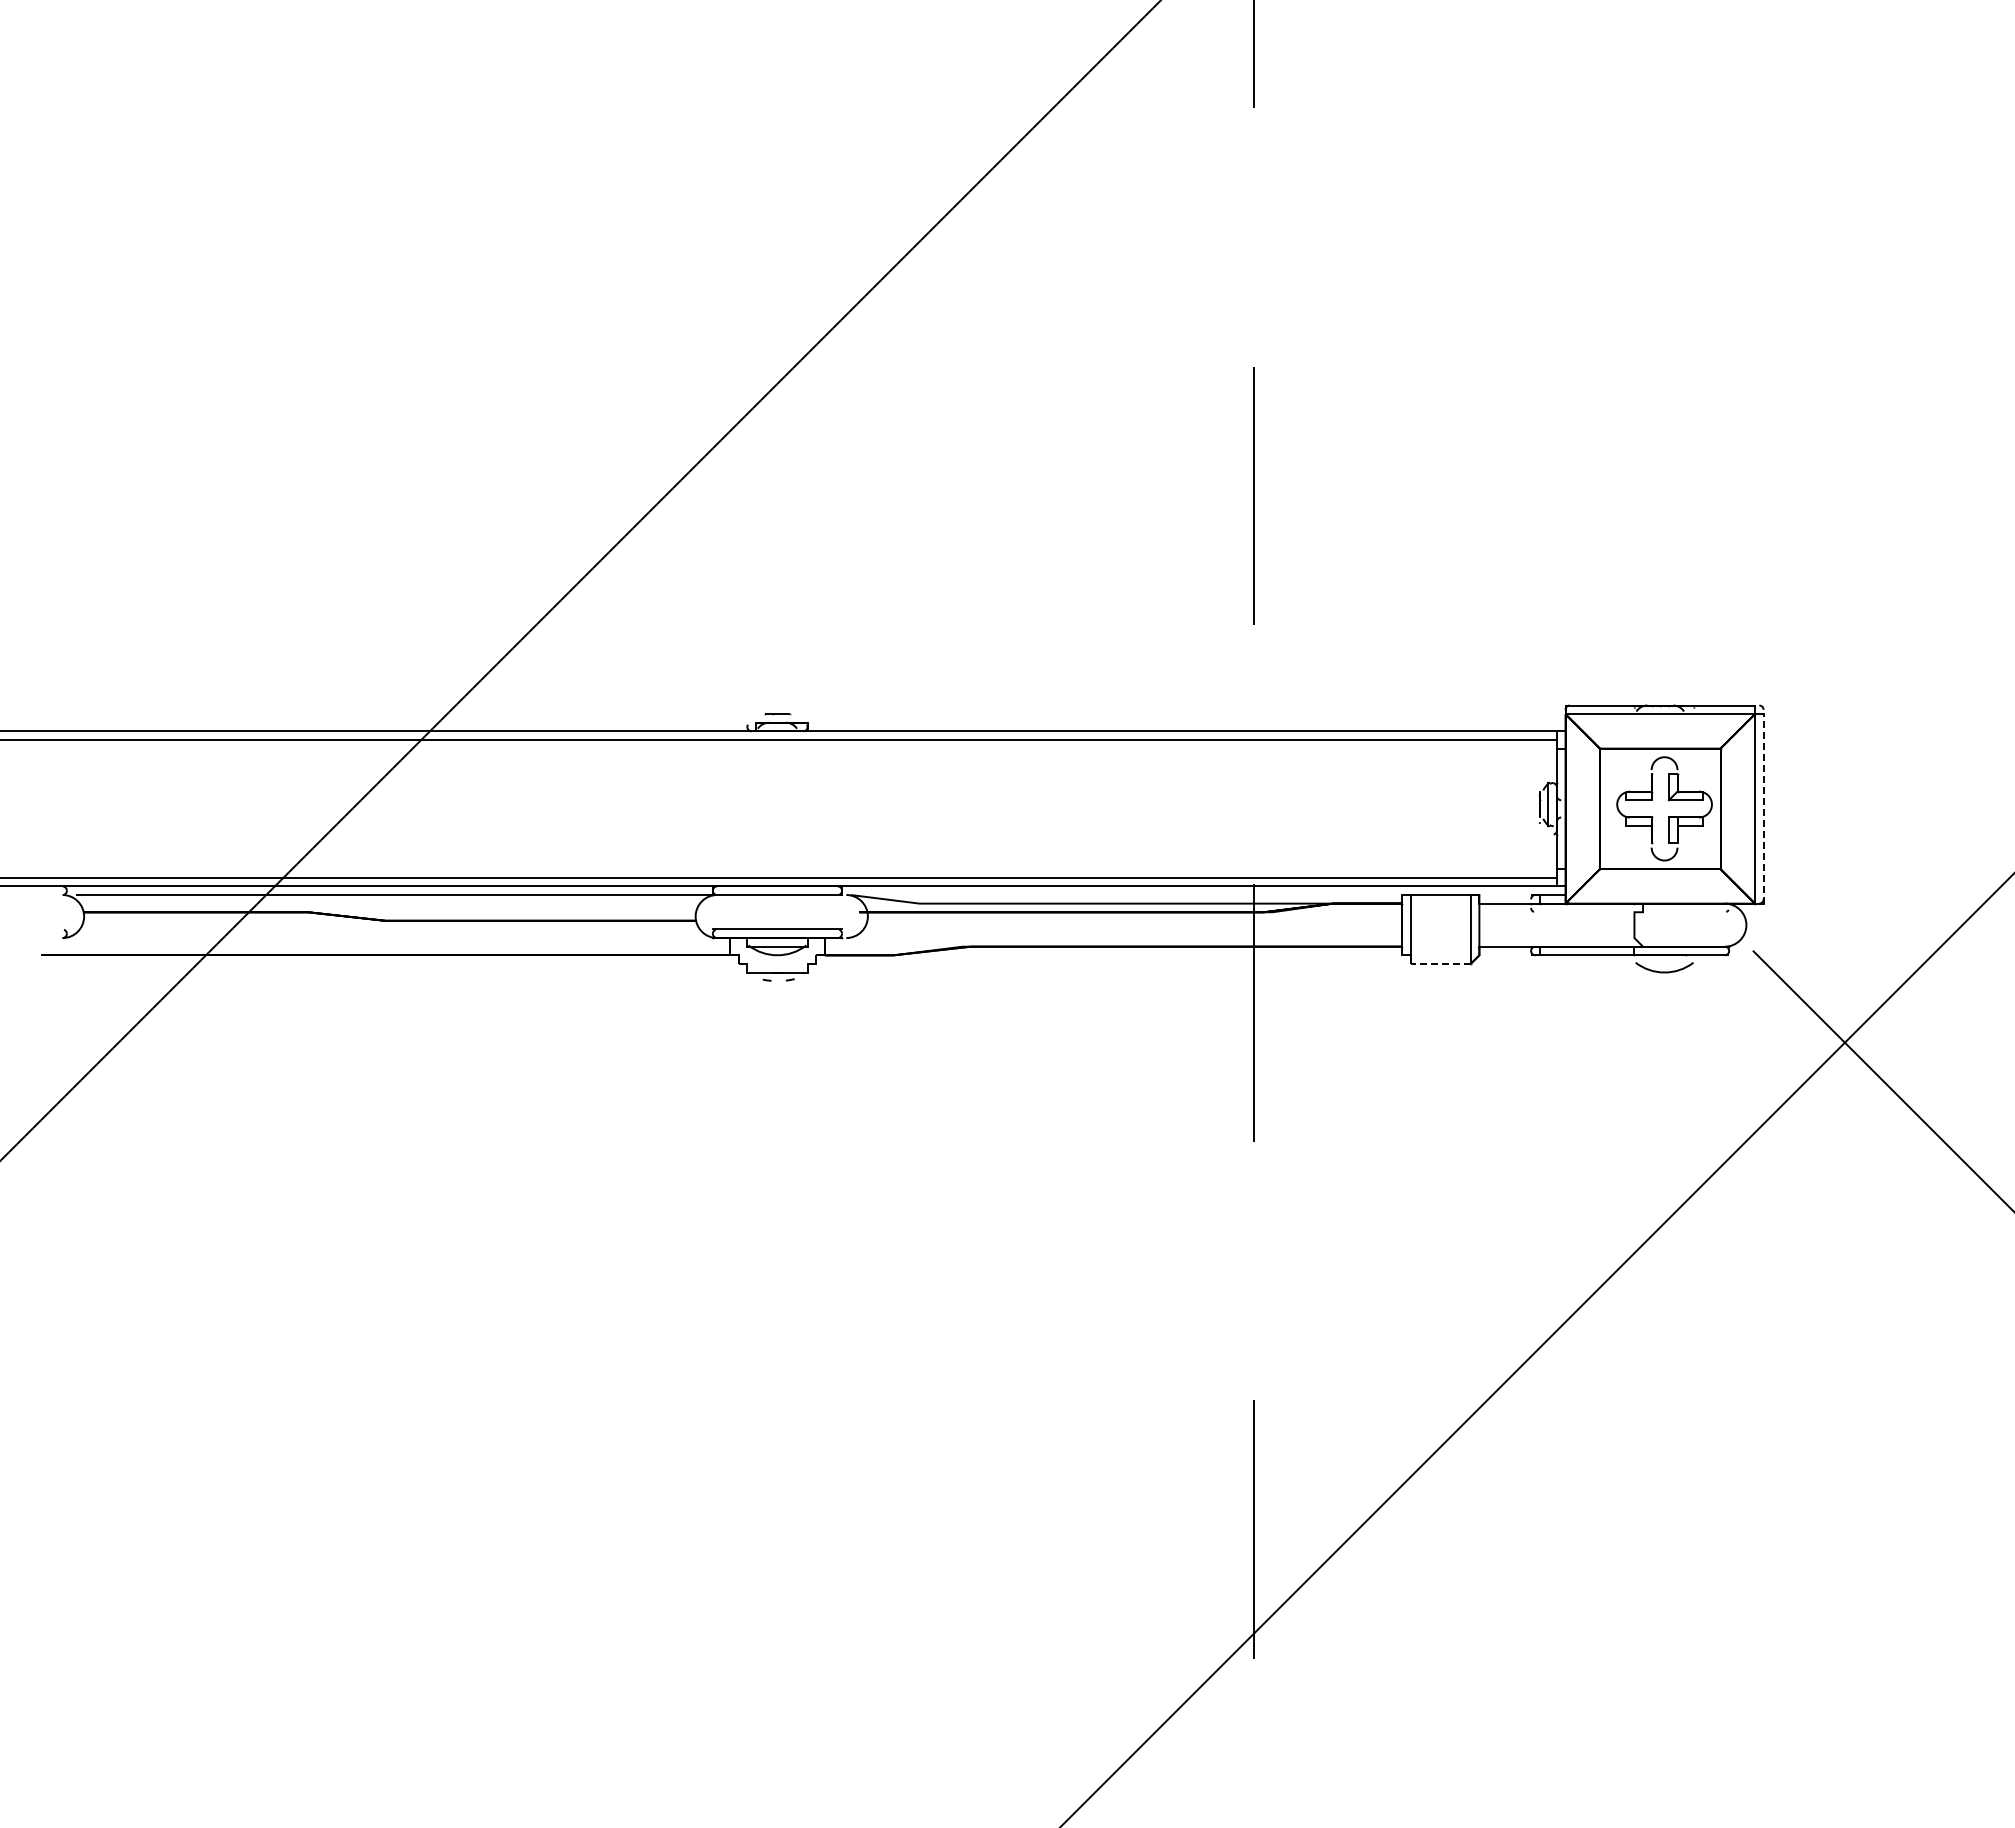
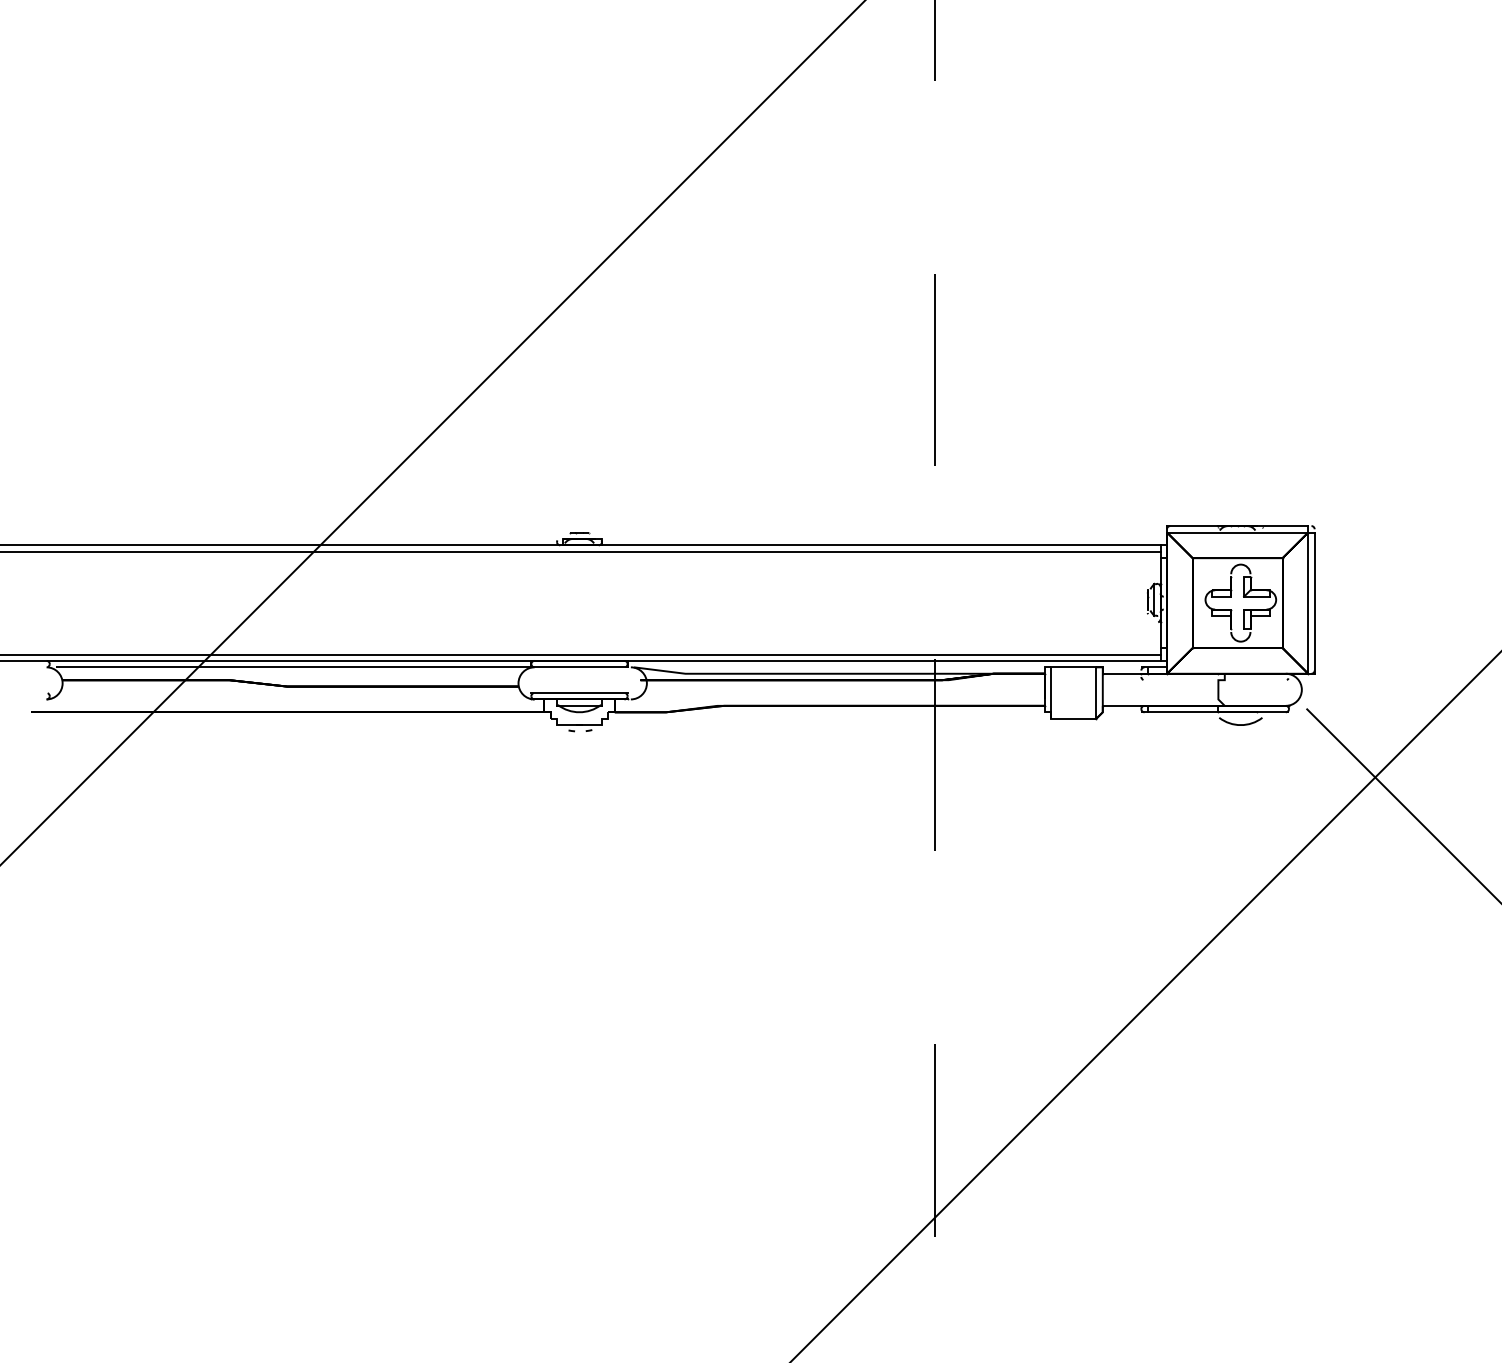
line: (1763, 808) -> (1314, 602), dashed -> solid
line: (1440, 963) -> (1073, 718), dashed -> solid

